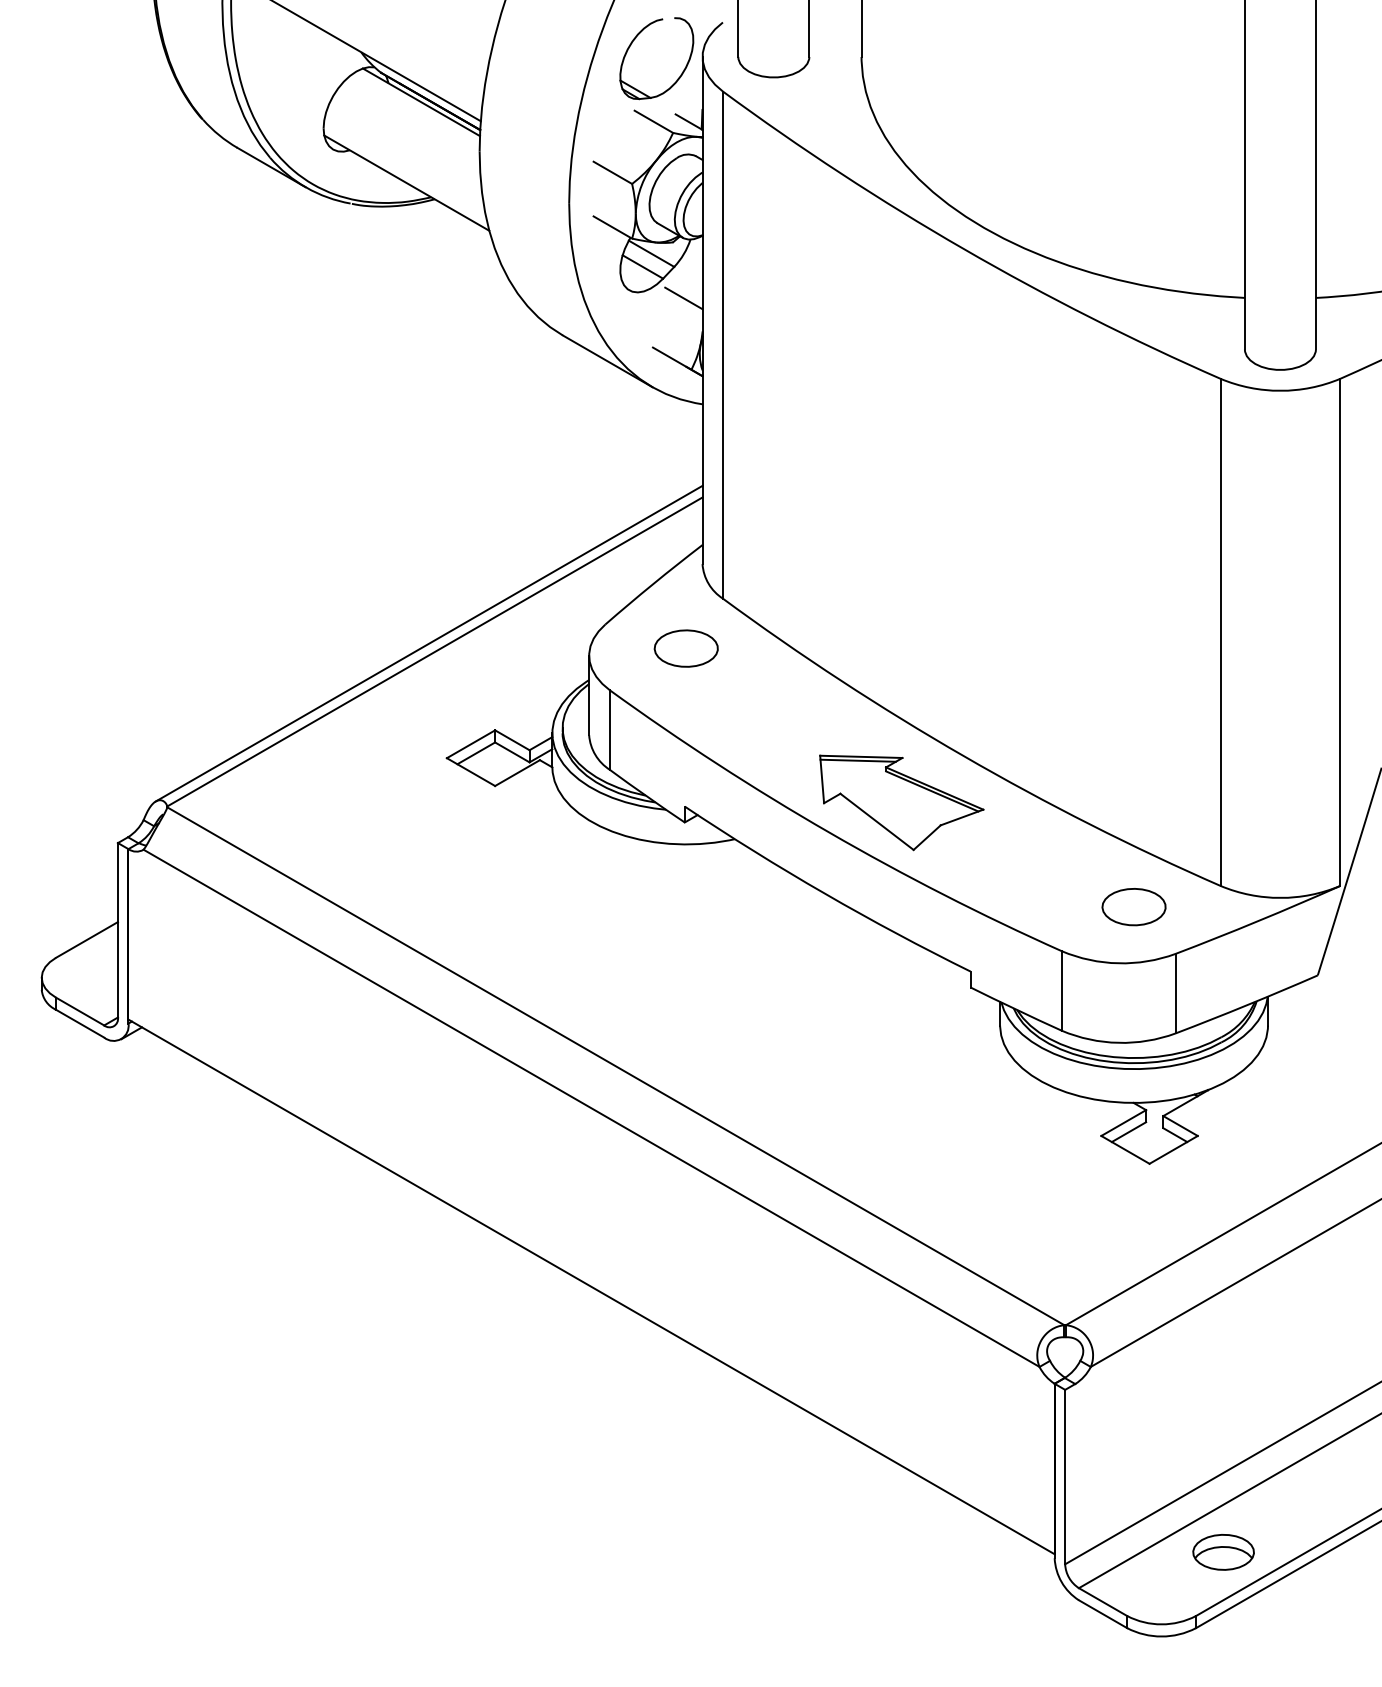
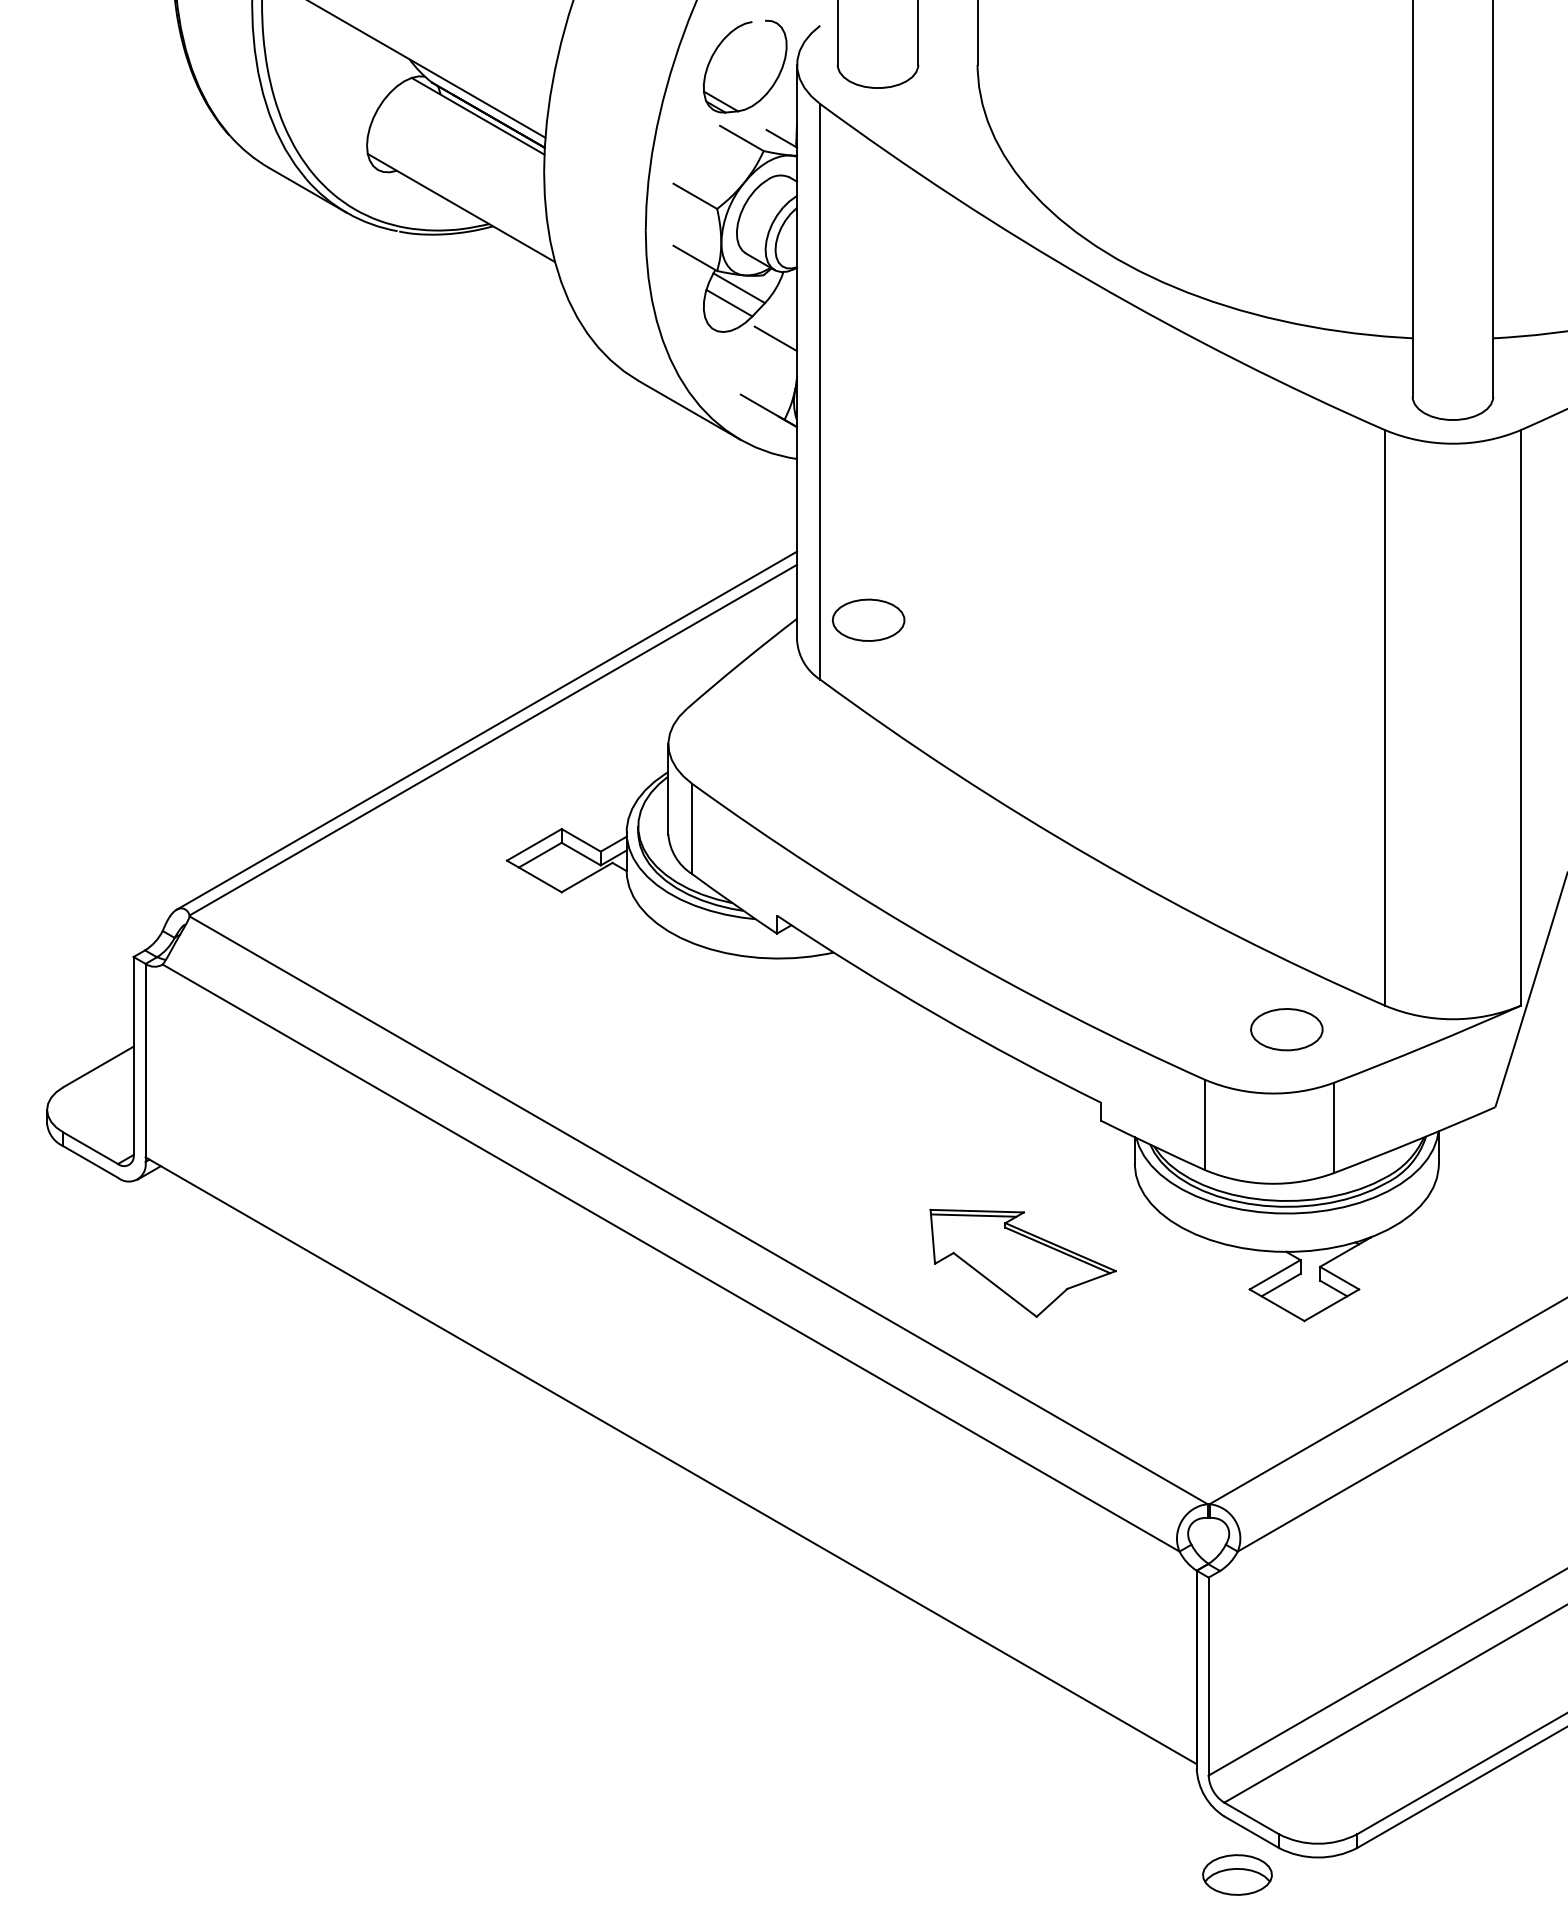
part: (686, 647) -> (868, 619), moved
part: (901, 802) -> (1022, 1263), moved
part: (1223, 1551) -> (1237, 1874), moved

